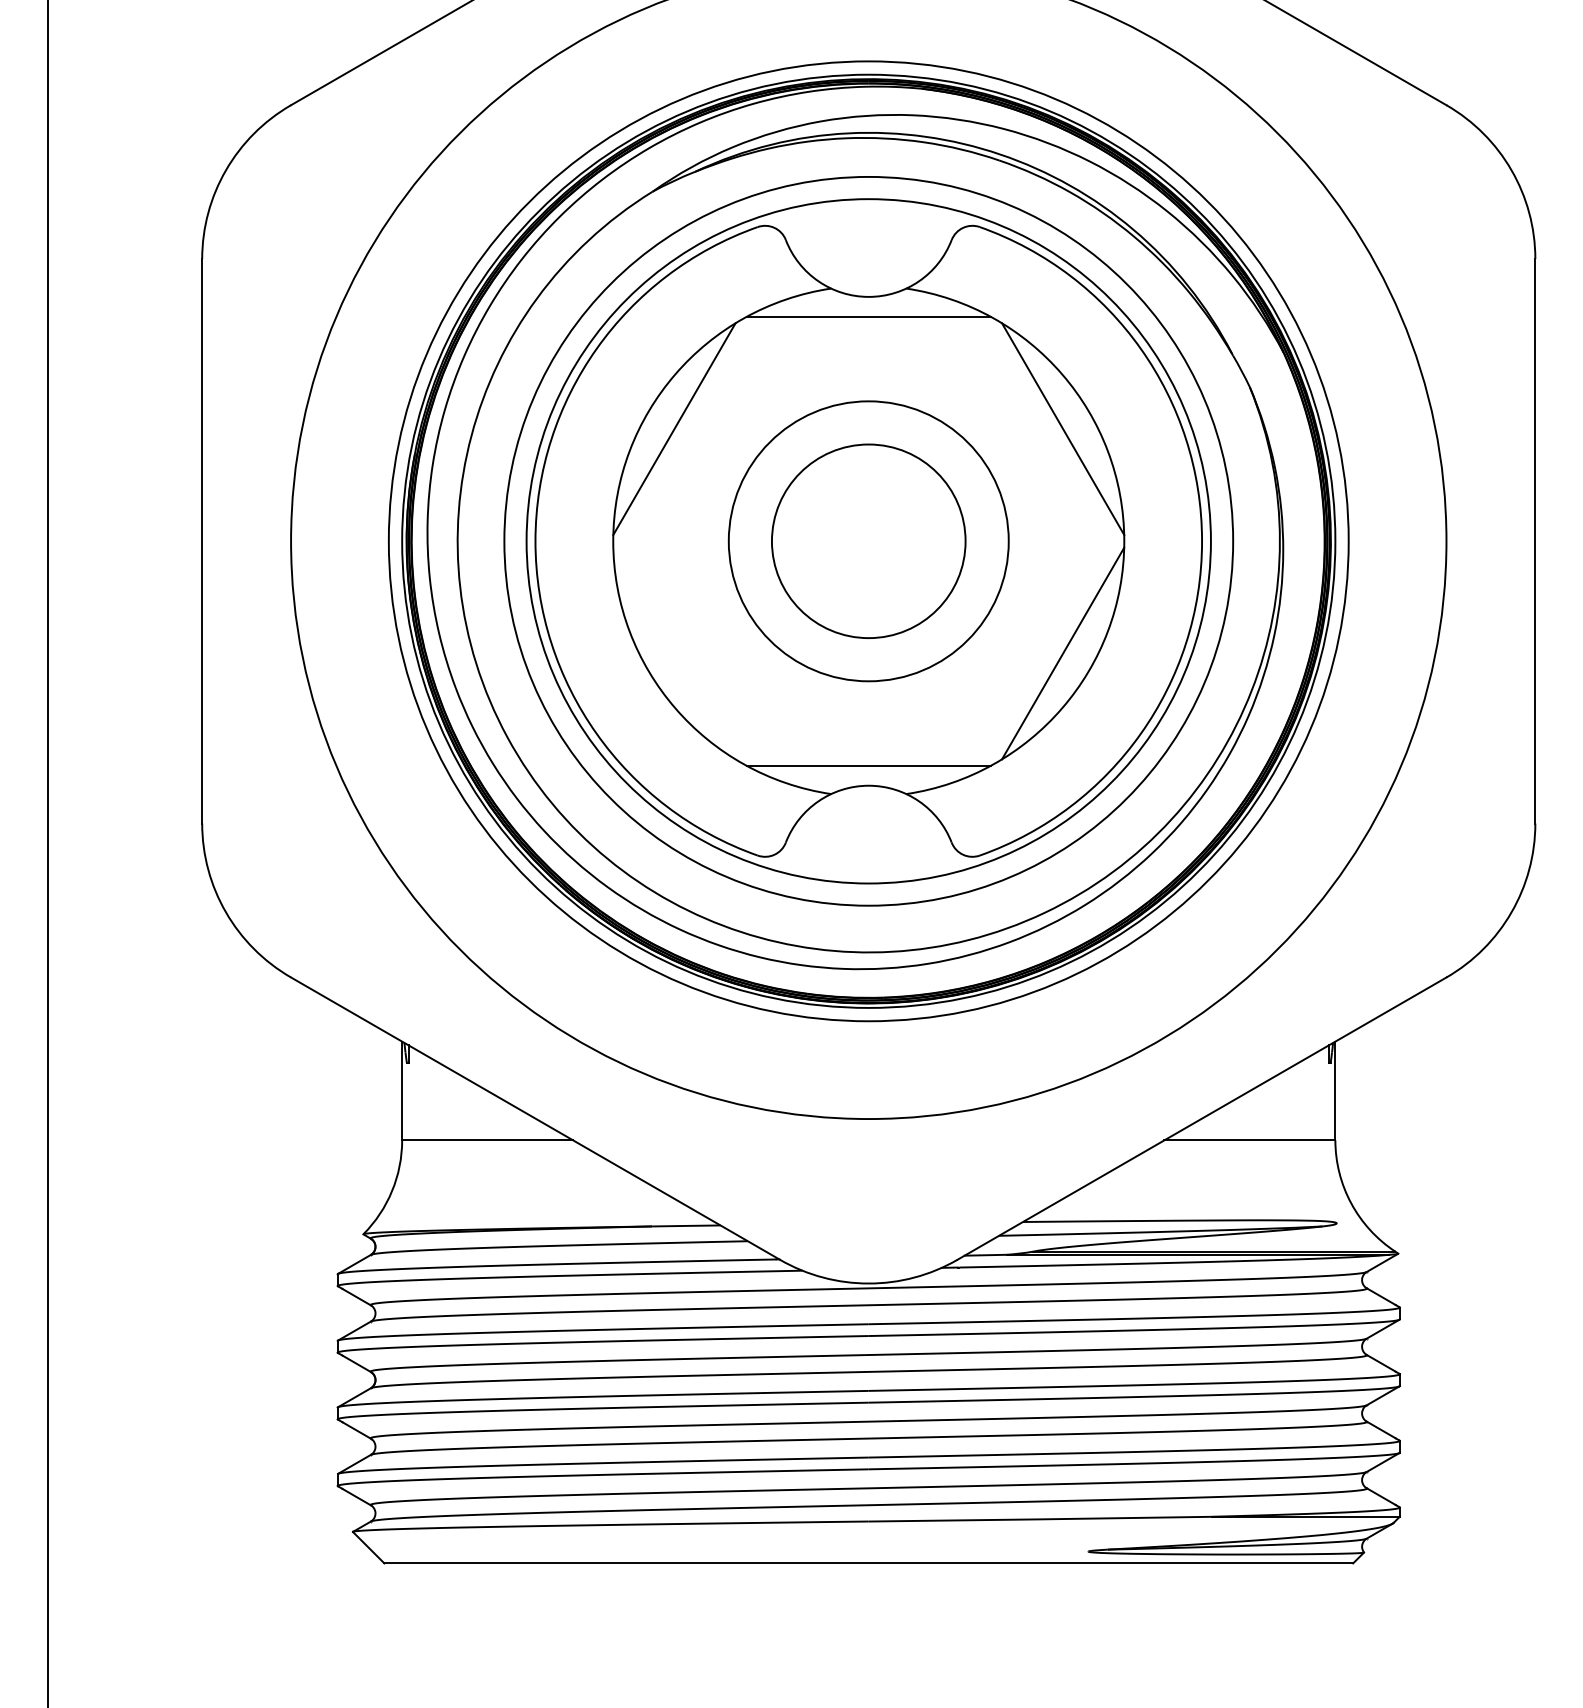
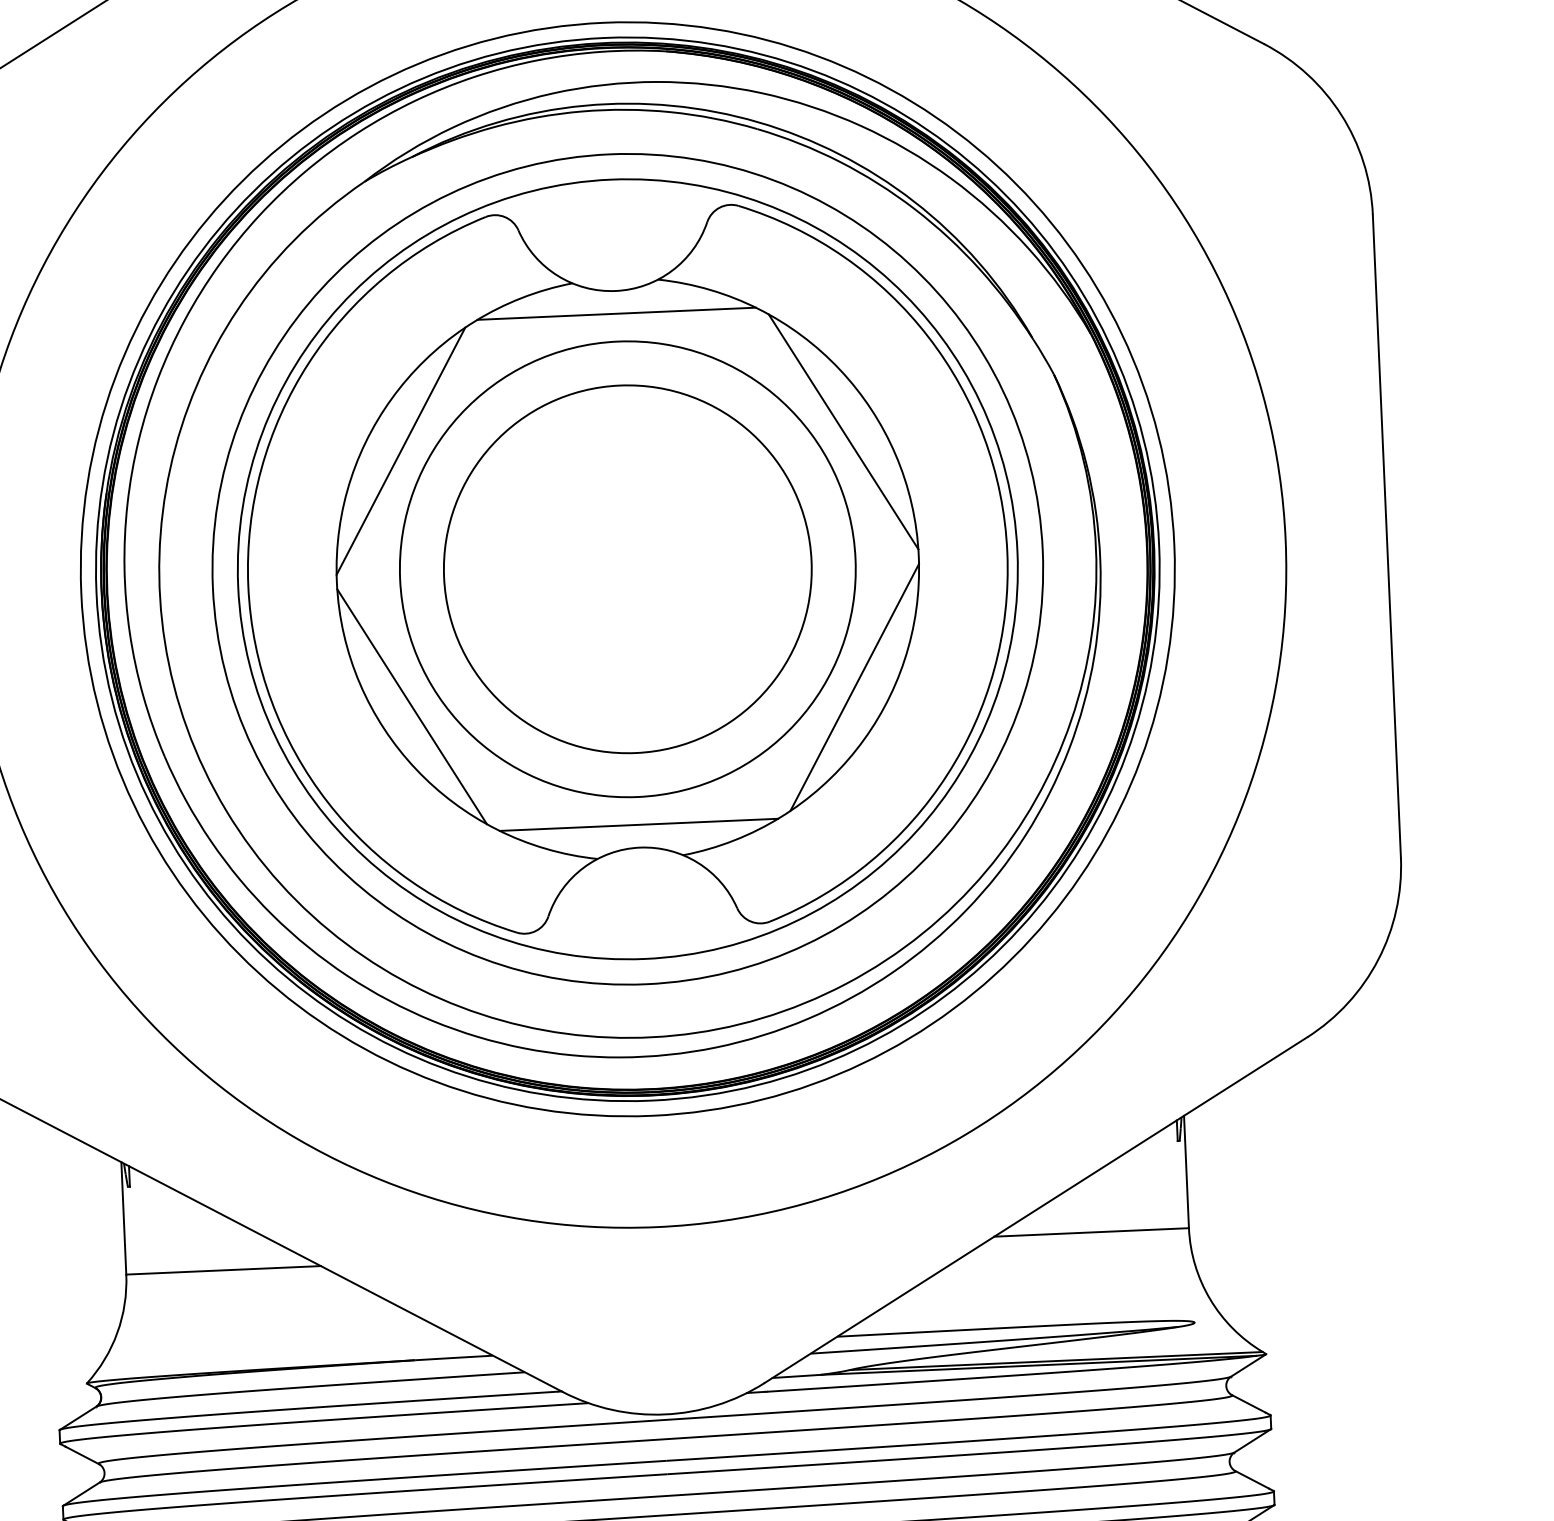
circle: (868, 540) -> (627, 568), size x1.67
circle: (868, 541) -> (627, 569), size x1.43
line: (674, 653) -> (412, 706), added

